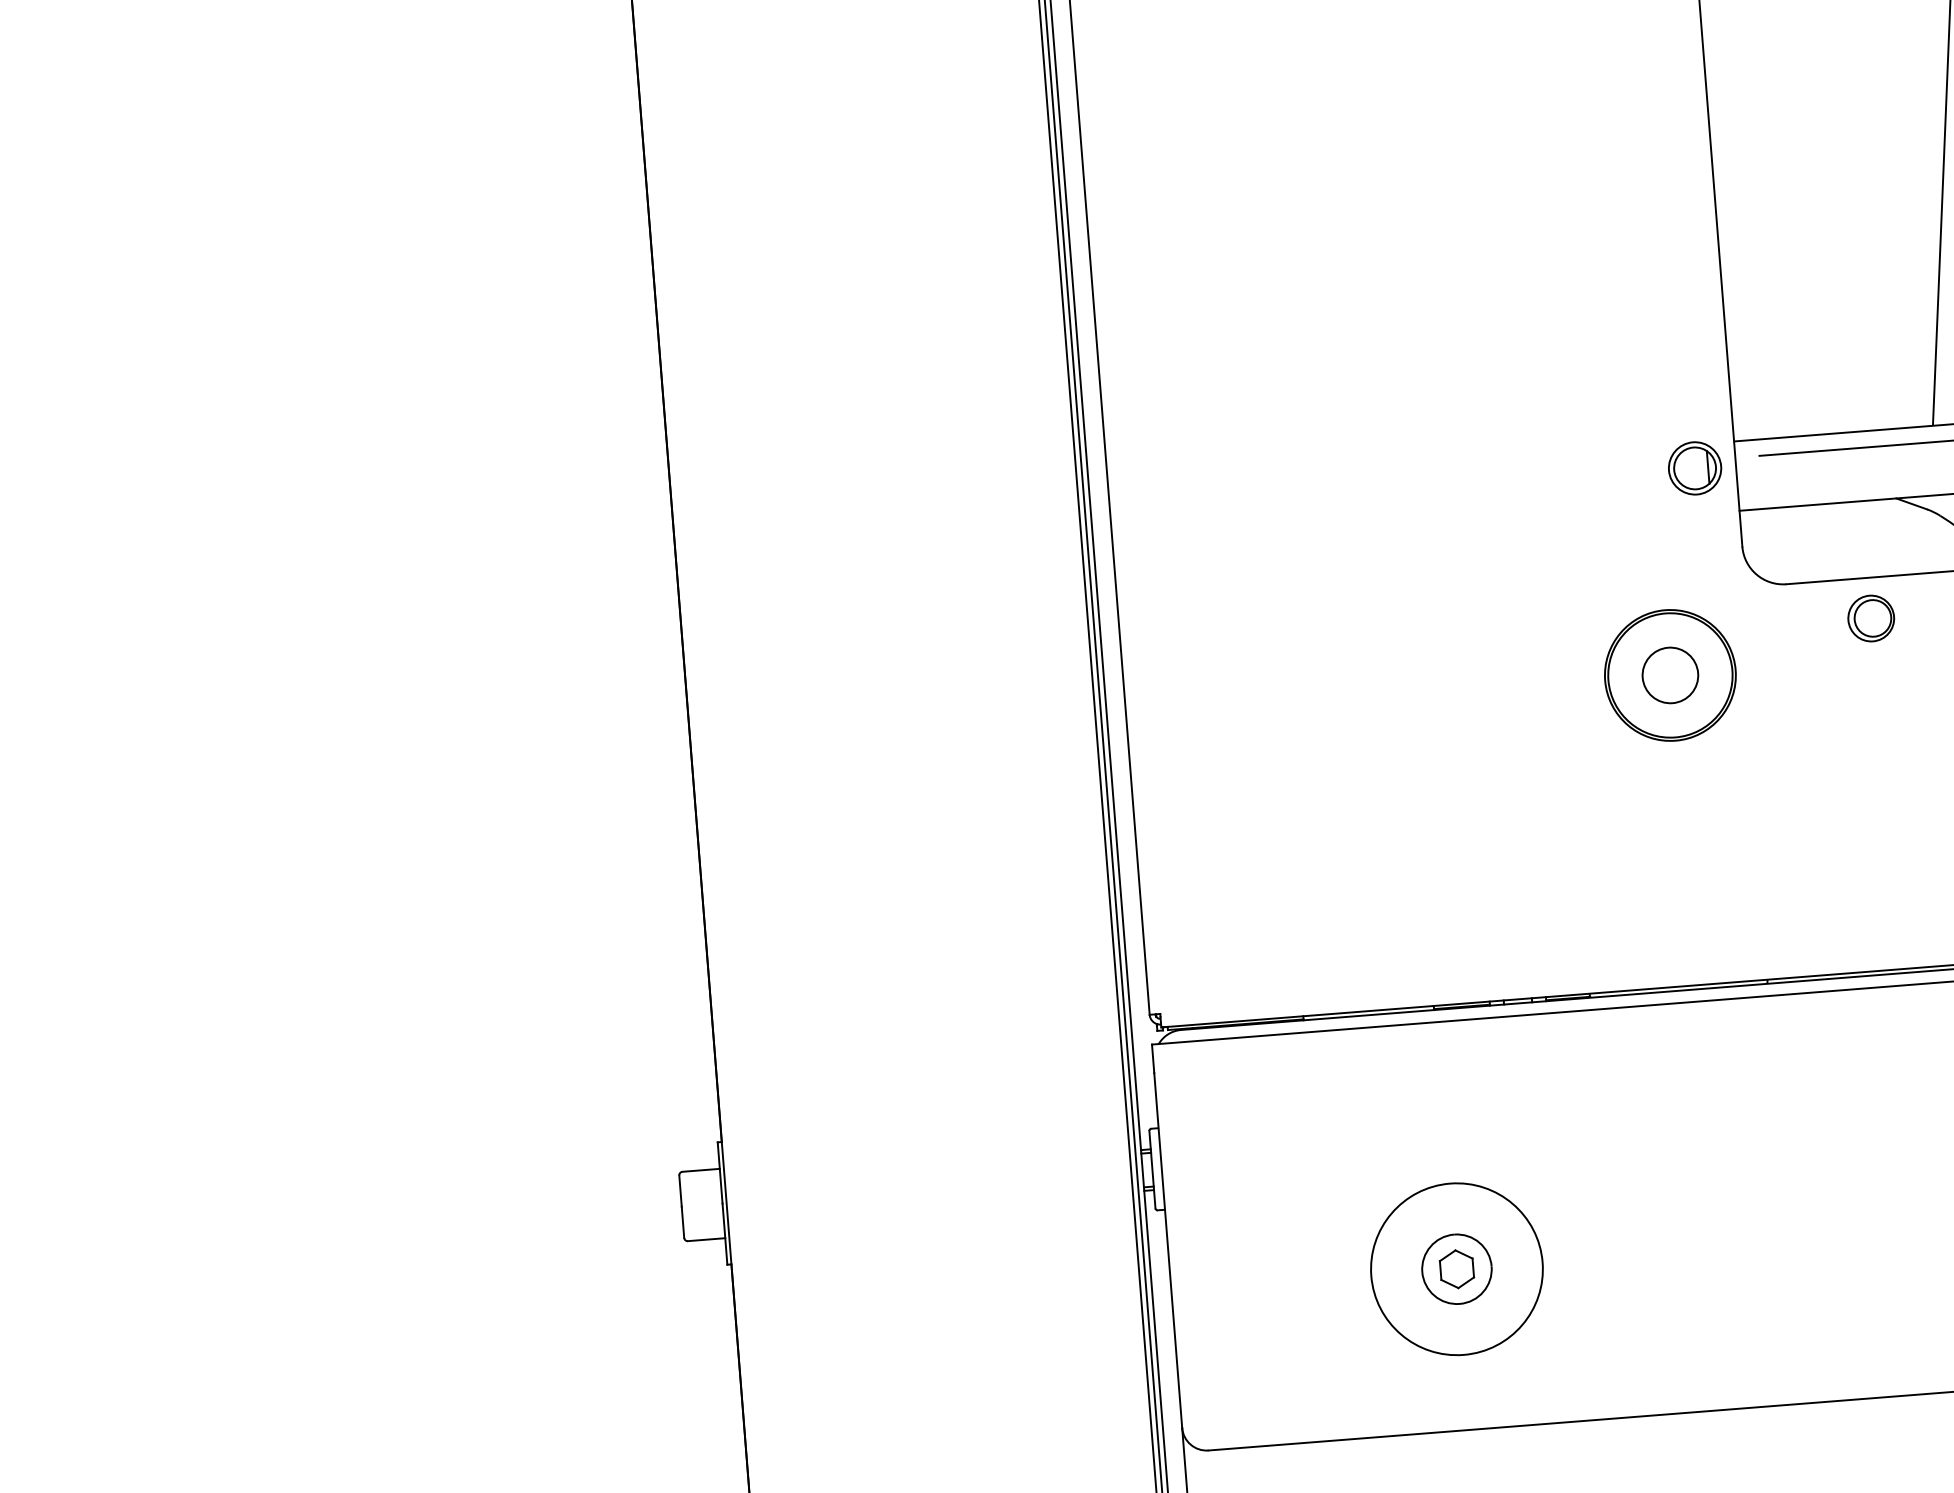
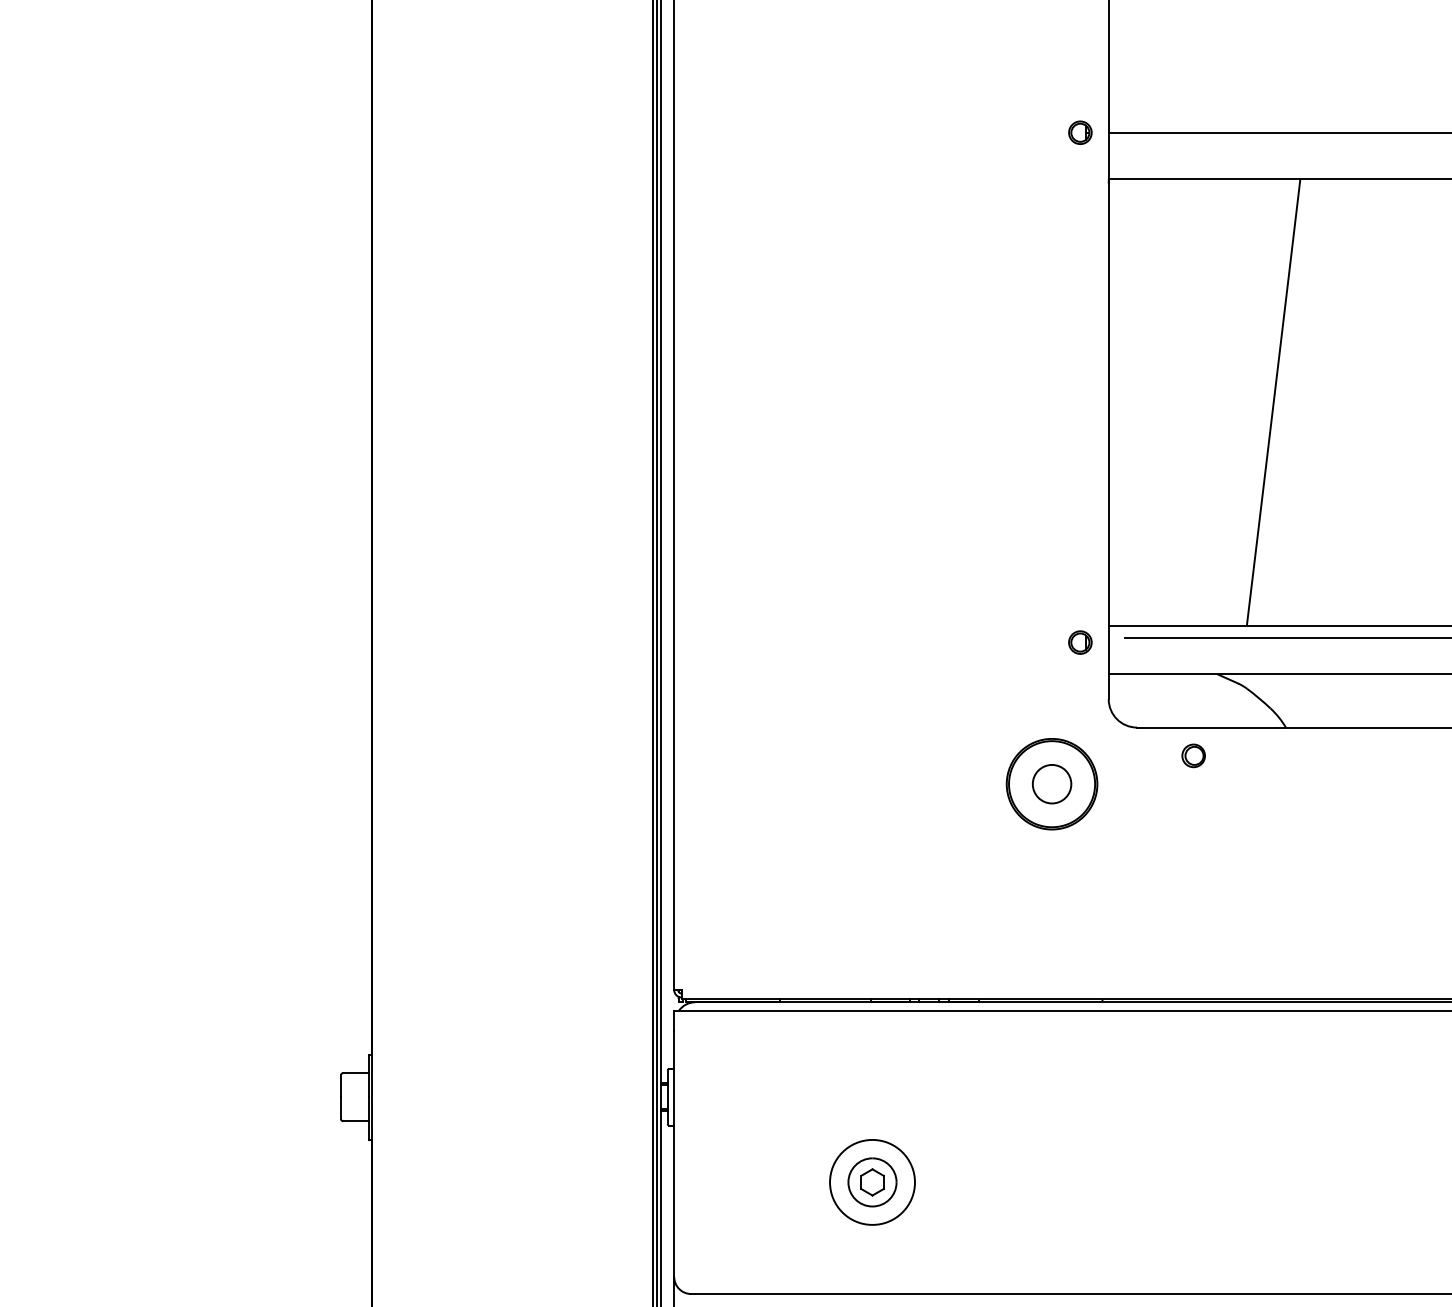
part: (1695, 468) -> (1080, 642), size x0.62
part: (1870, 618) -> (1193, 755), size x0.71
circle: (1456, 1267) -> (872, 1181), size x0.71

